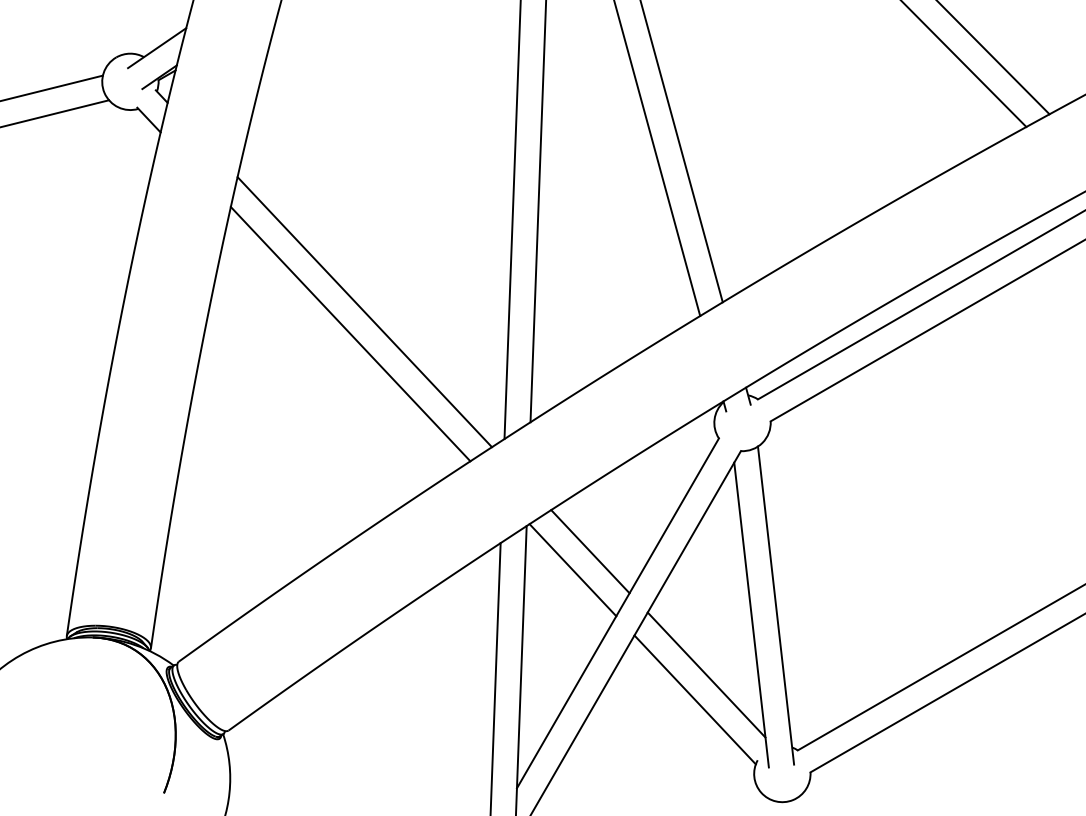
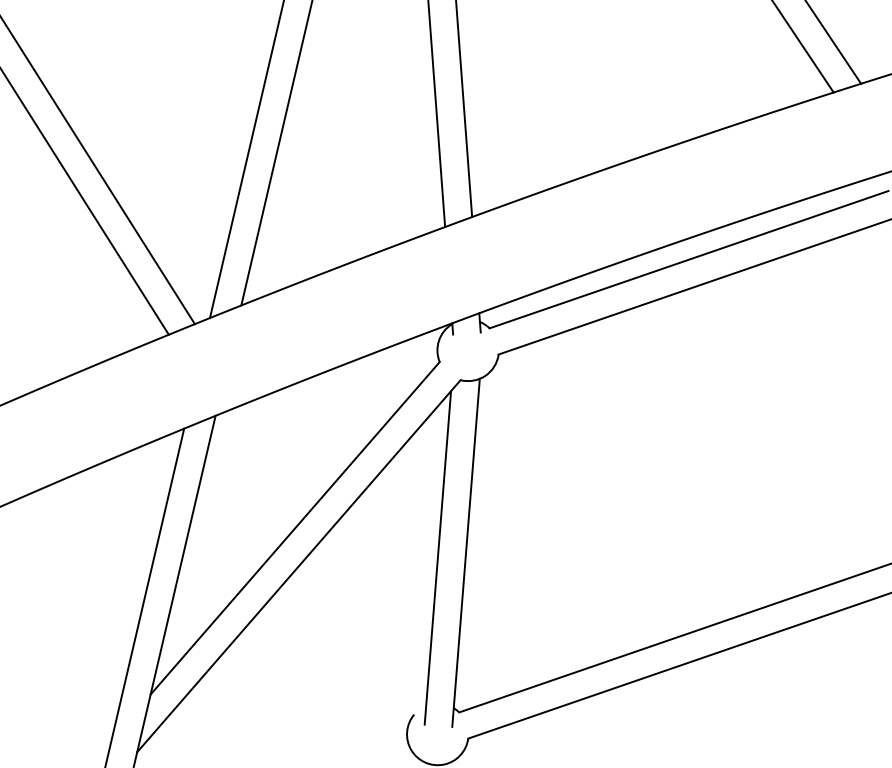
line: (590, 551) -> (278, 456), removed
line: (572, 570) -> (255, 472), removed
line: (706, 674) -> (377, 612), removed
line: (694, 699) -> (359, 636), removed

